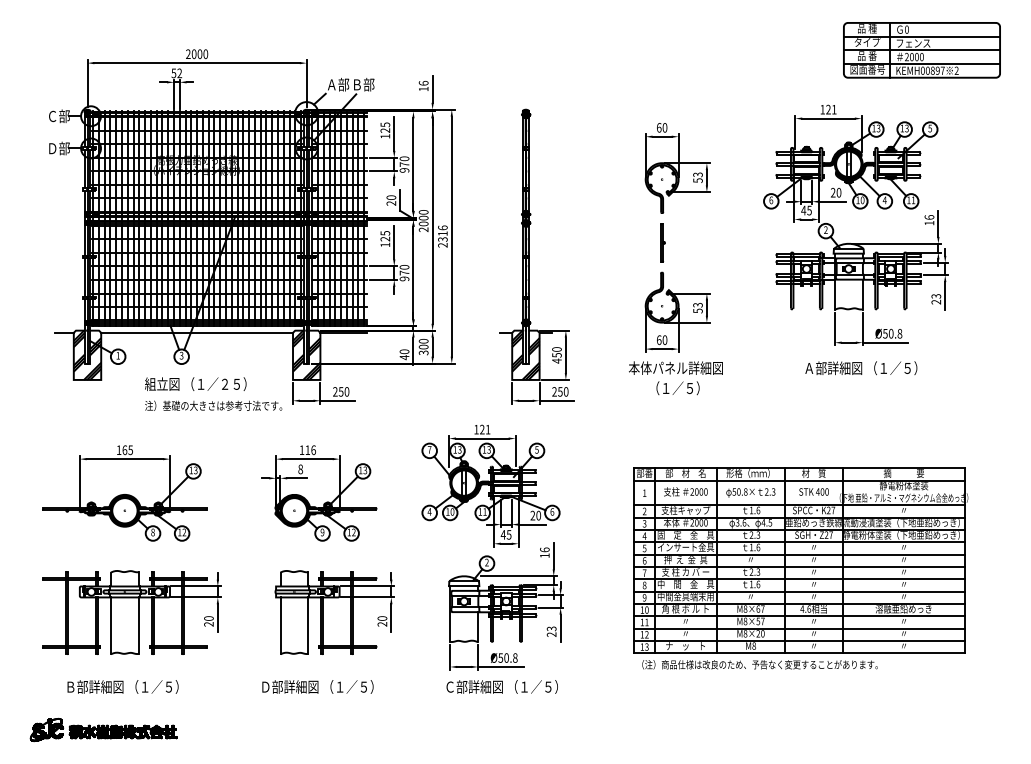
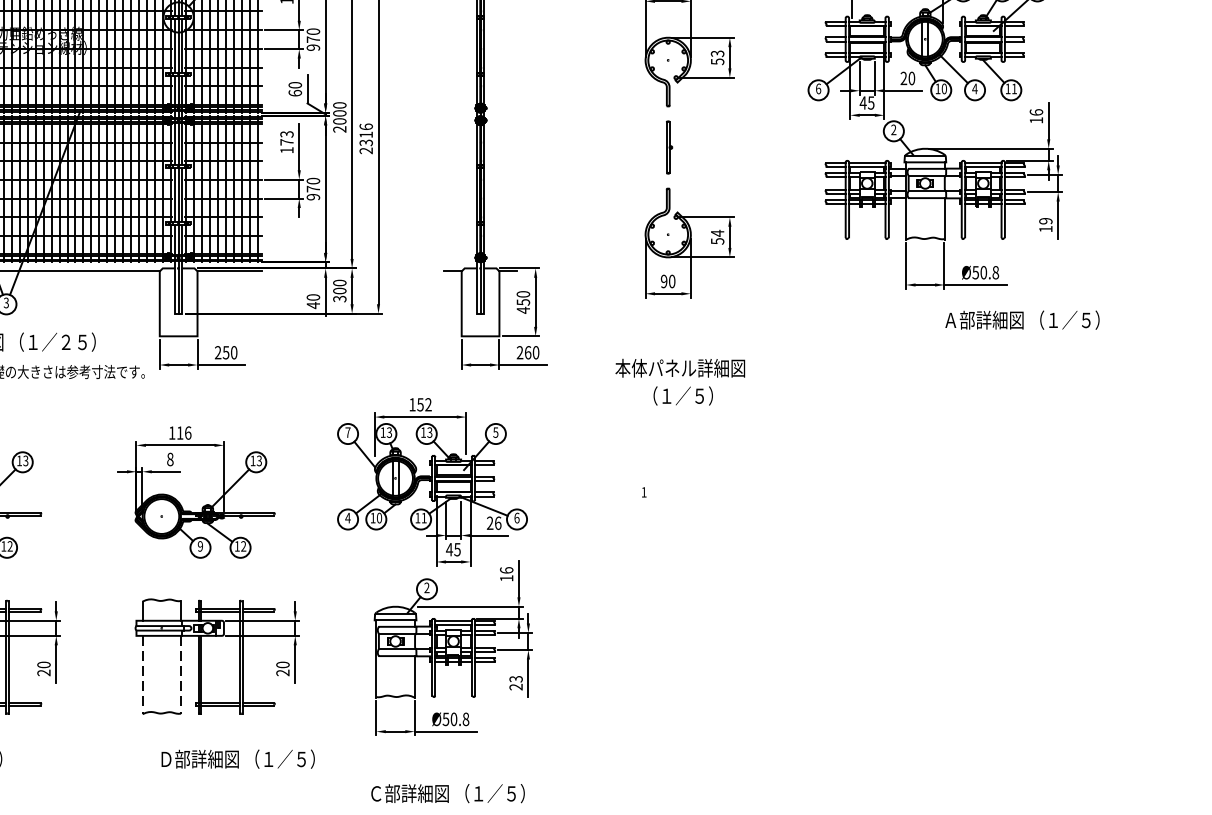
text: (391, 203) -> (295, 93), 20 -> 60
text: (385, 236) -> (287, 138), 125 -> 173
text: (935, 299) -> (1044, 225), 23 -> 19
text: (697, 304) -> (716, 232), 53 -> 54
text: (658, 340) -> (663, 281), 60 -> 90
hatch: (306, 354) -> (178, 301), removed
hatch: (525, 354) -> (480, 301), removed
text: (861, 368) -> (1022, 320), moved
text: (675, 378) -> (679, 382), moved
text: (560, 391) -> (528, 352), 250 -> 260
text: (485, 429) -> (424, 404), 121 -> 152
text: (538, 515) -> (497, 523), 20 -> 26
part: (800, 568) -> (858, 596), removed
line: (280, 626) -> (142, 675), solid -> dashed
line: (308, 626) -> (181, 675), solid -> dashed
text: (317, 686) -> (237, 758), moved
text: (501, 686) -> (446, 792), moved

